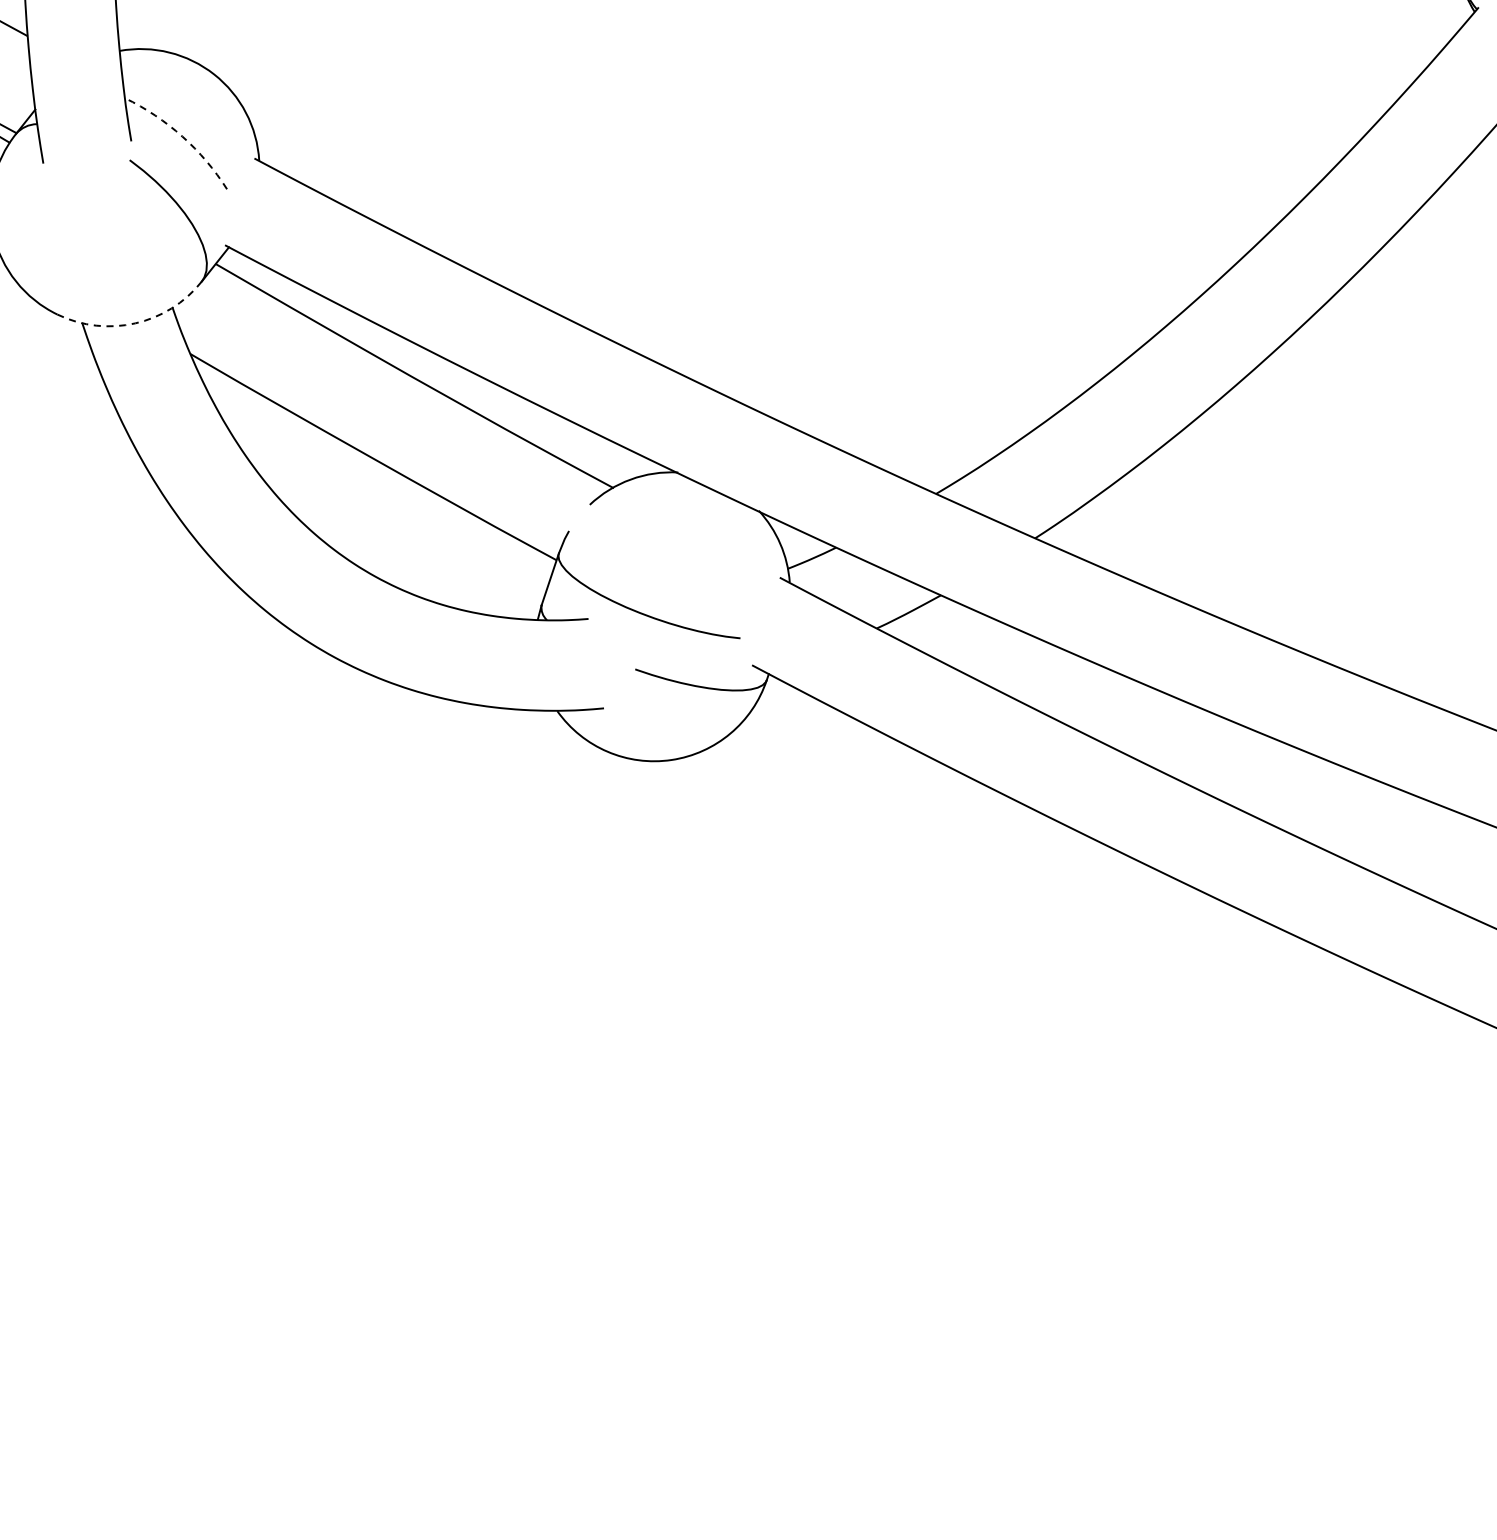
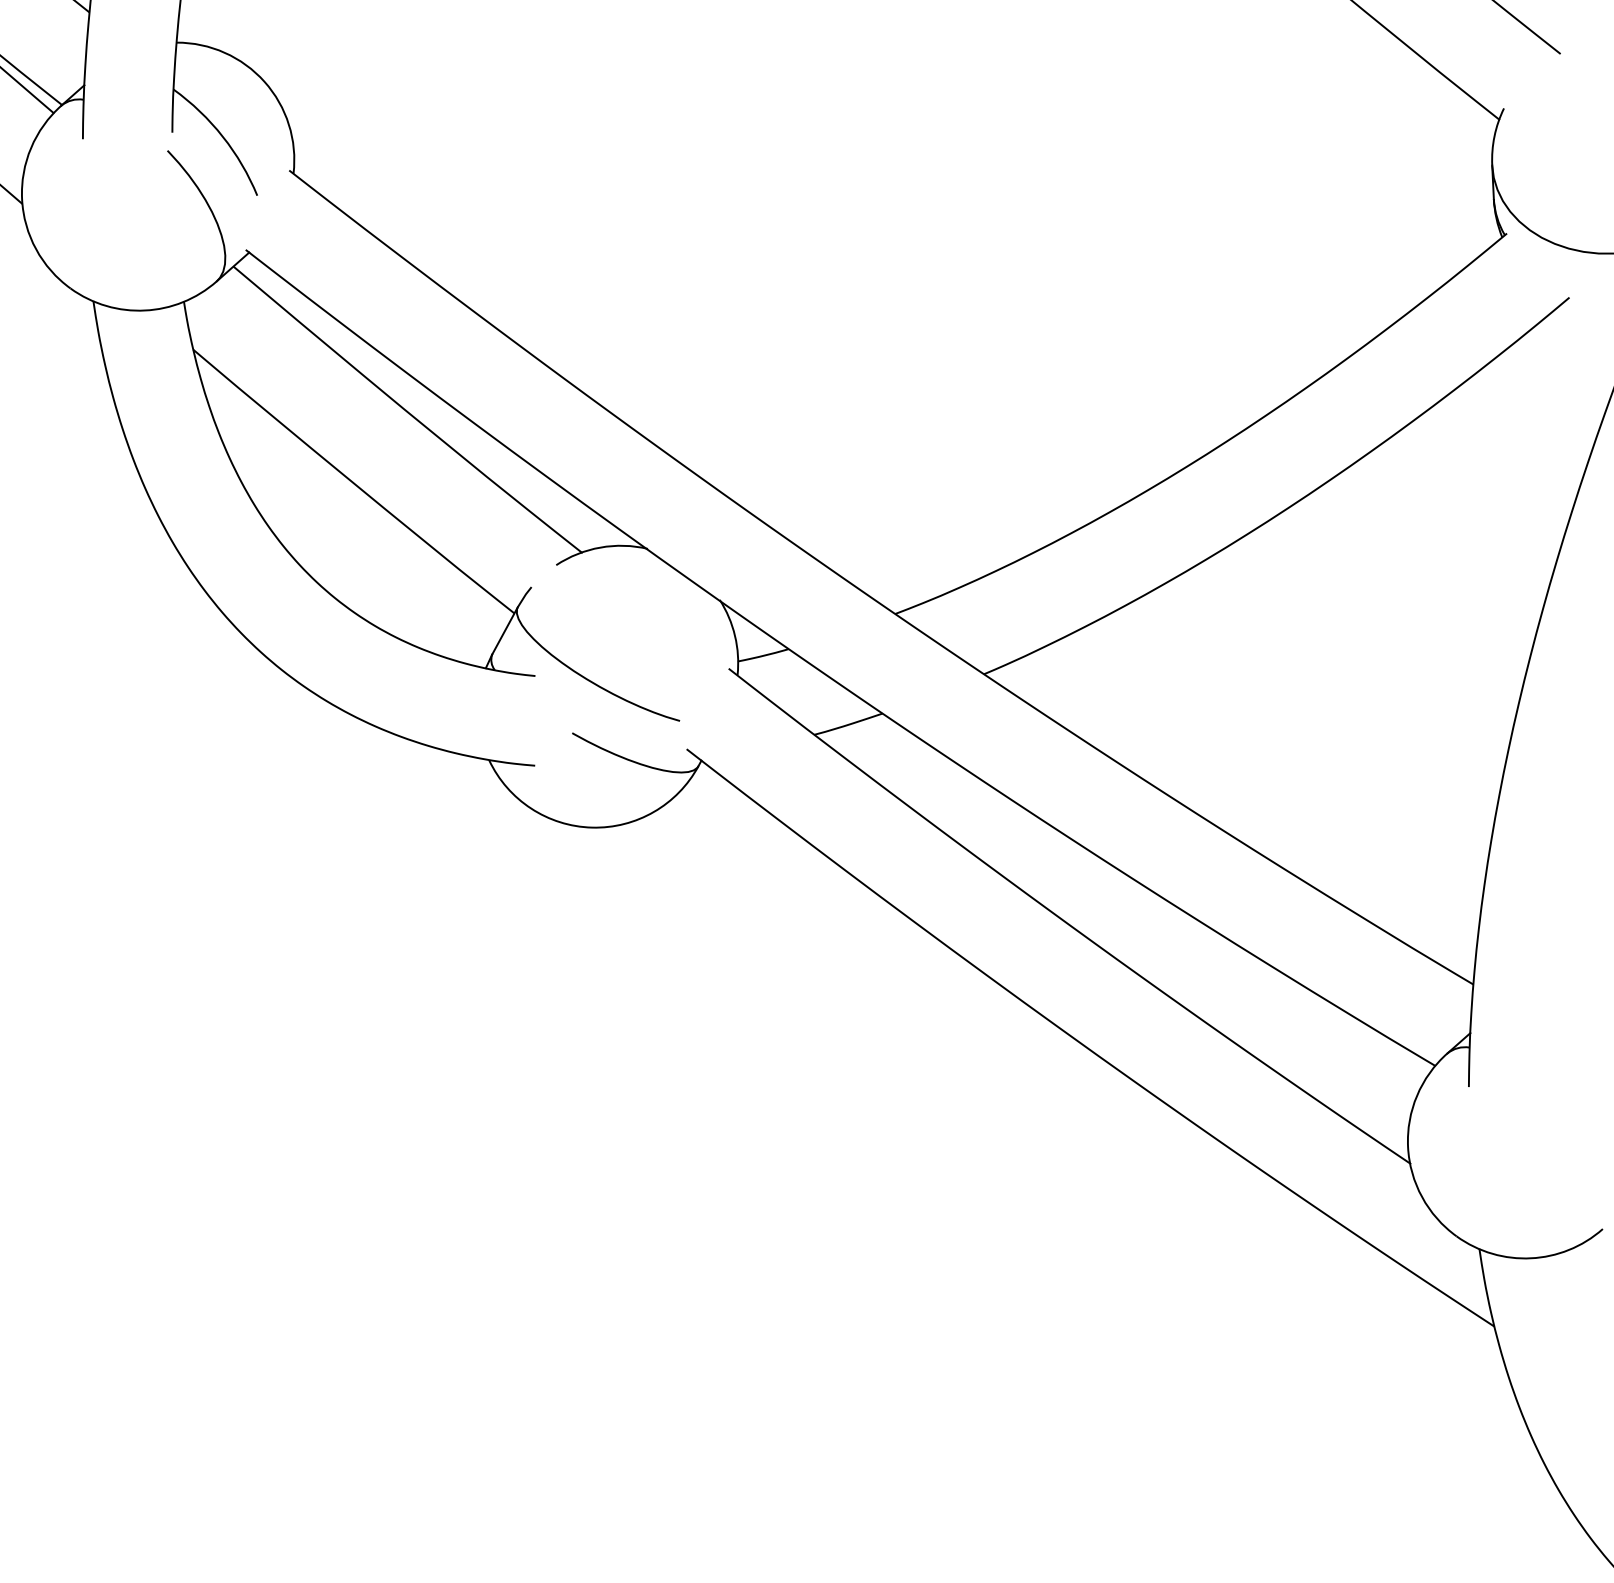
arc: (181, 136) -> (222, 136), dashed -> solid
arc: (135, 323) -> (145, 310), dashed -> solid

